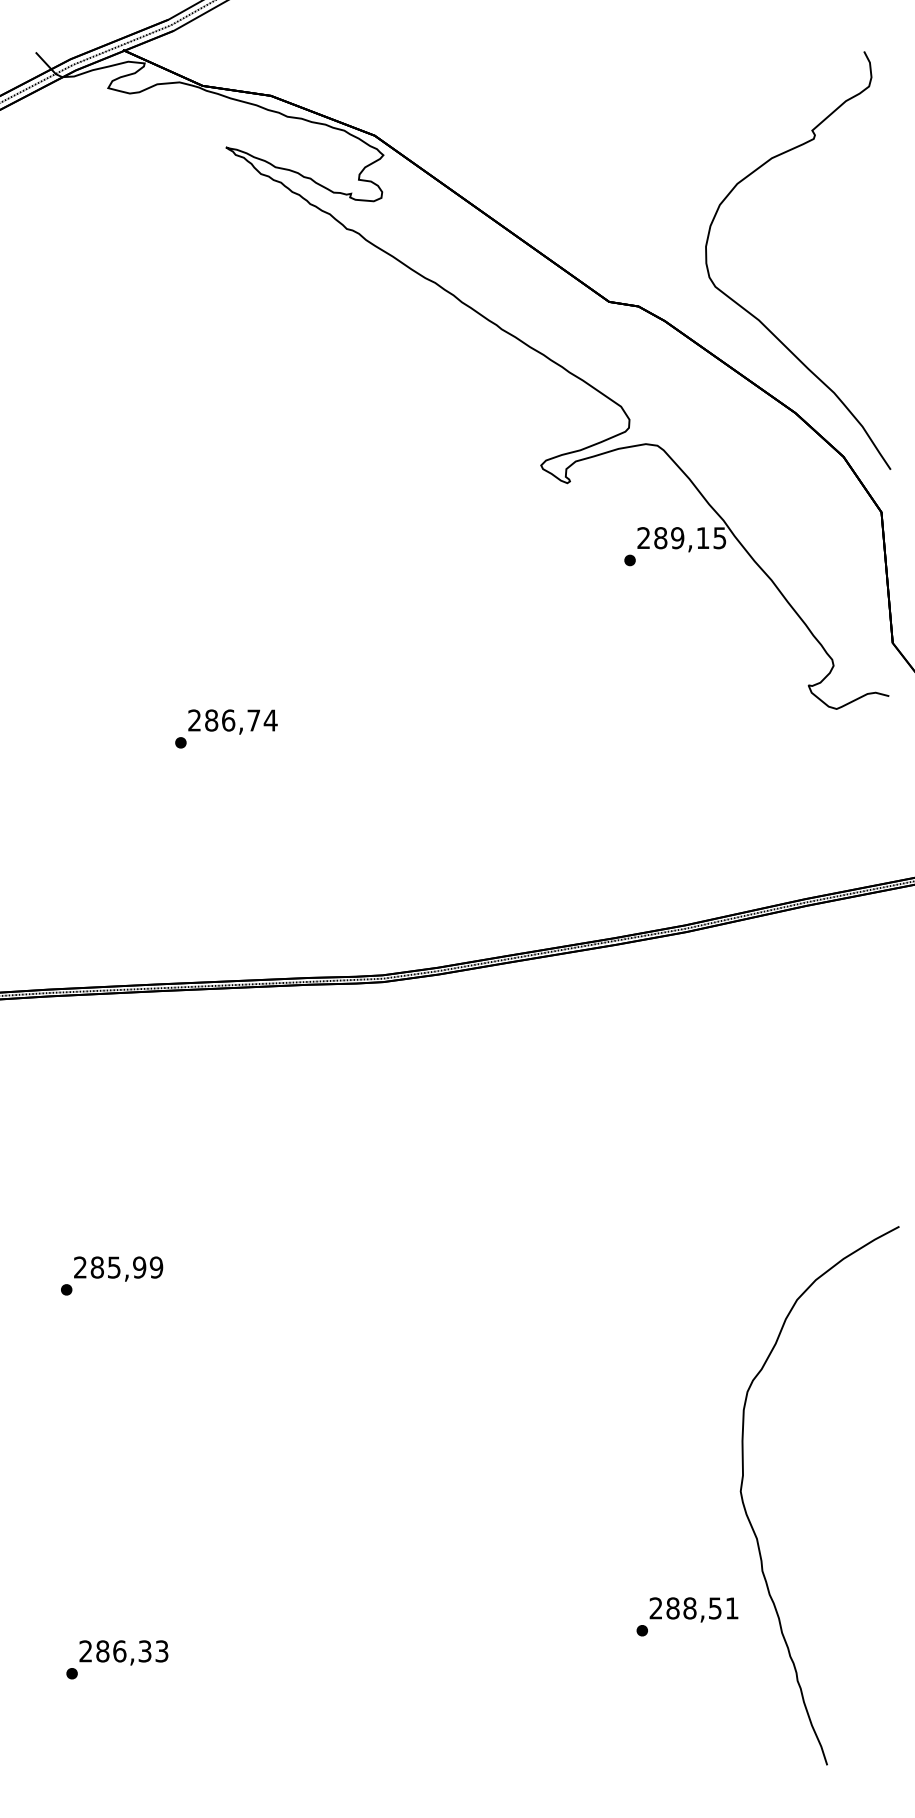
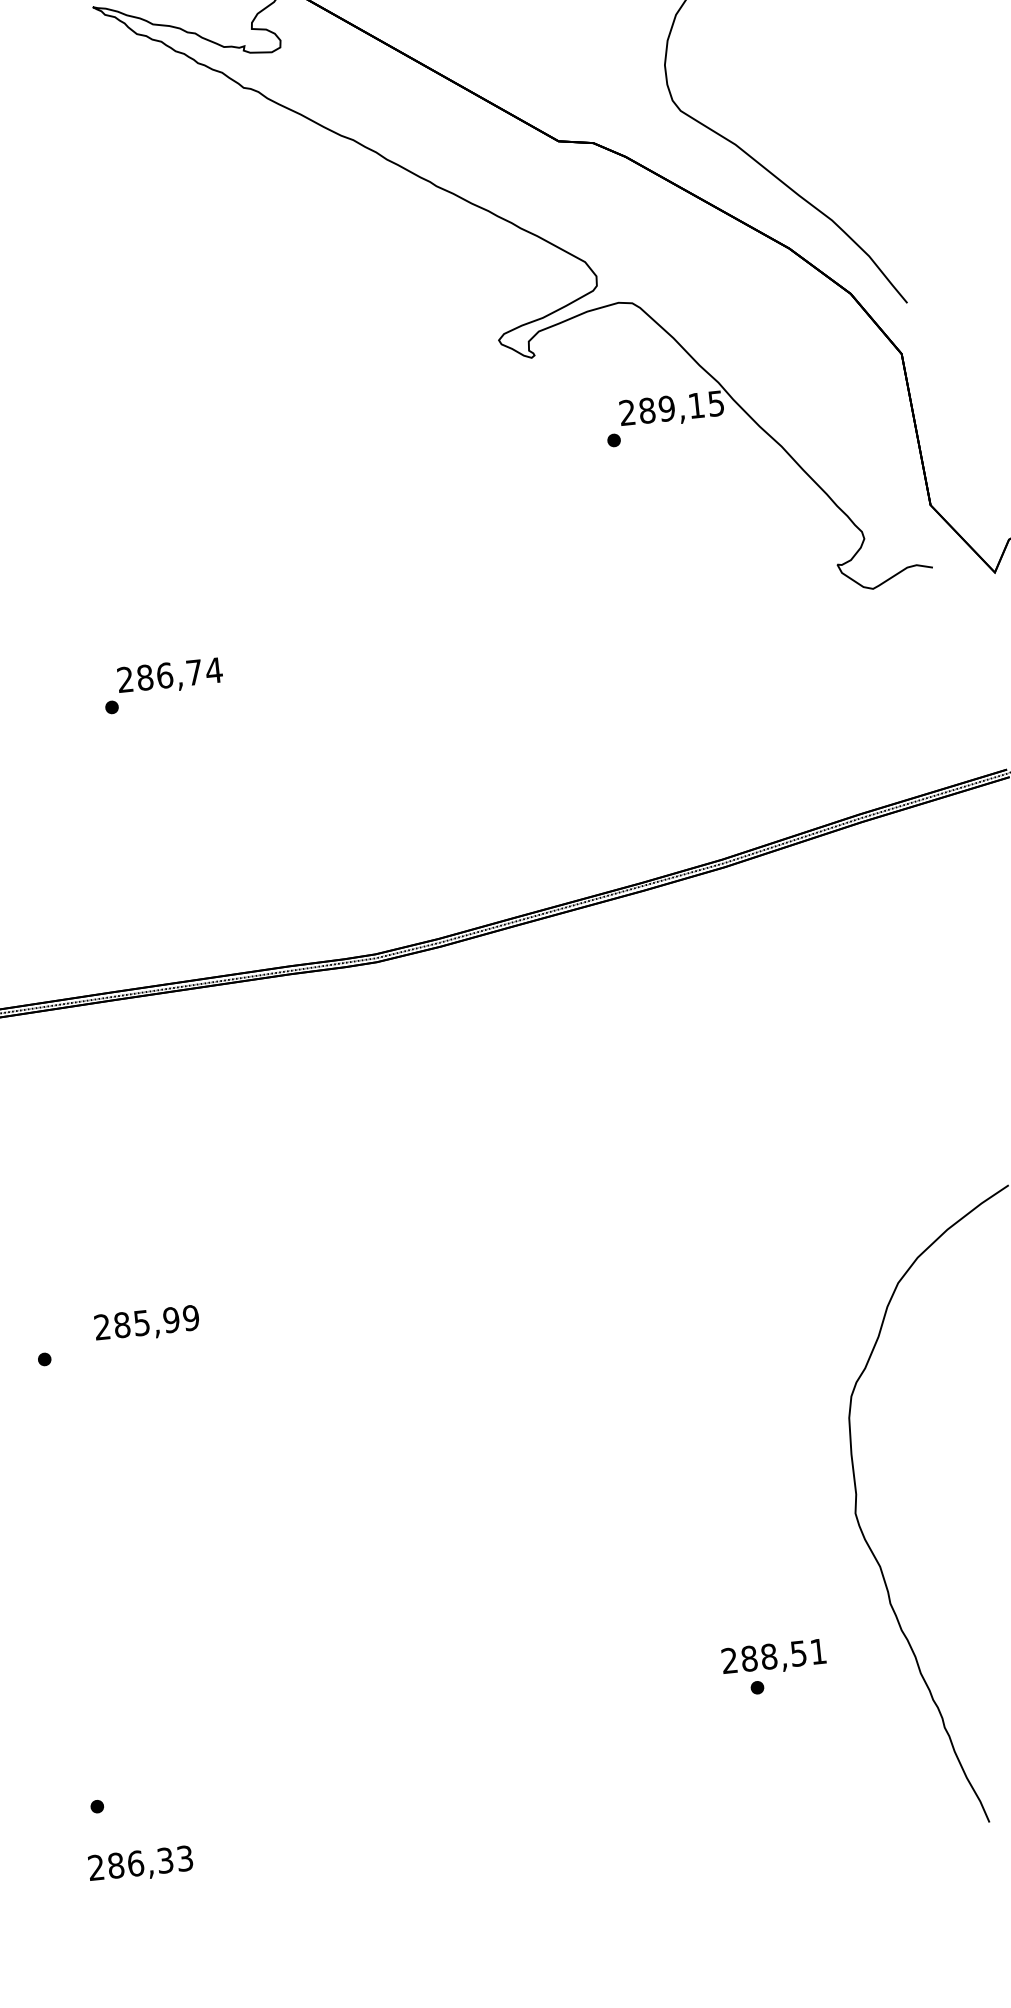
text: (118, 1268) -> (146, 1323), moved
text: (693, 1609) -> (773, 1657), moved
text: (123, 1652) -> (140, 1864), moved

